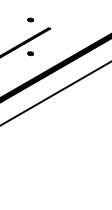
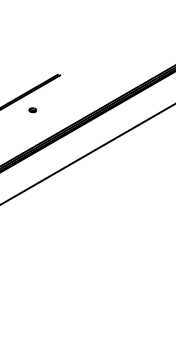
part: (30, 20) -> (32, 63), removed

